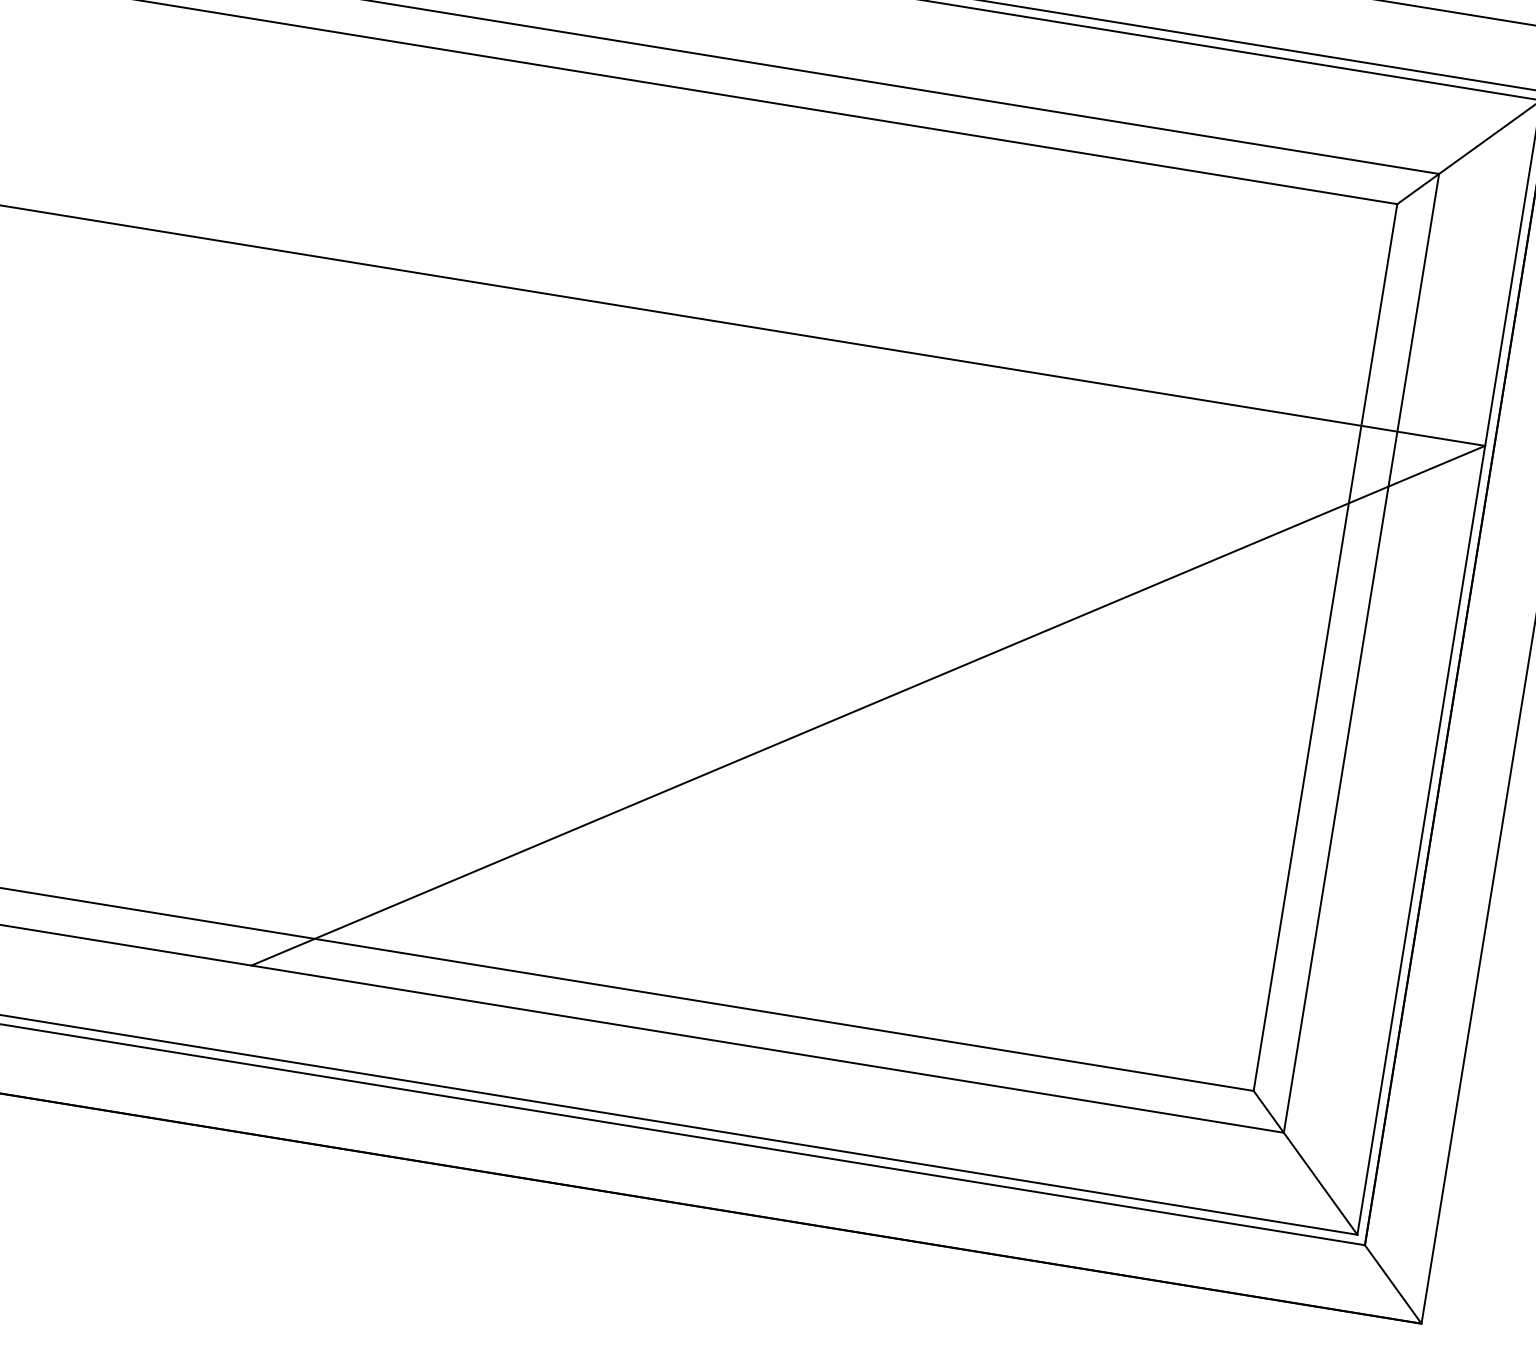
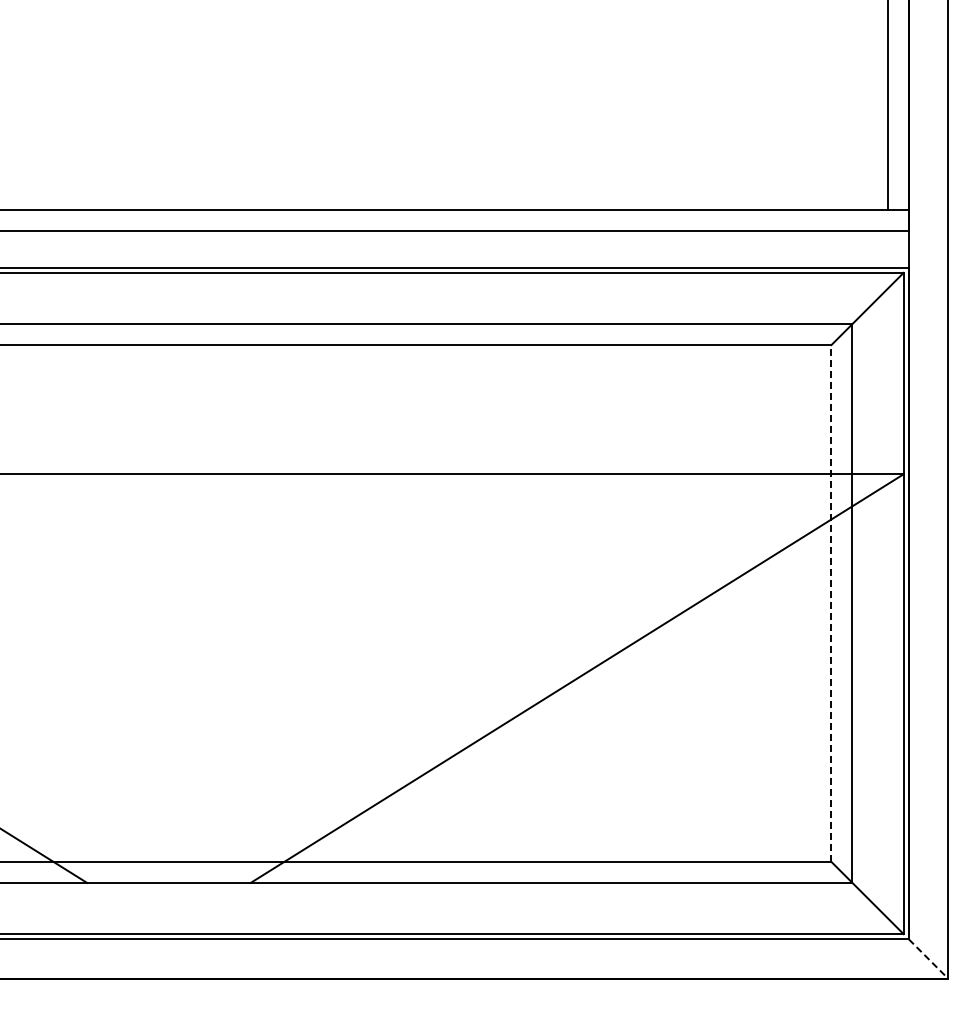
line: (1325, 647) -> (831, 603), solid -> dashed
line: (1393, 1285) -> (928, 959), solid -> dashed

